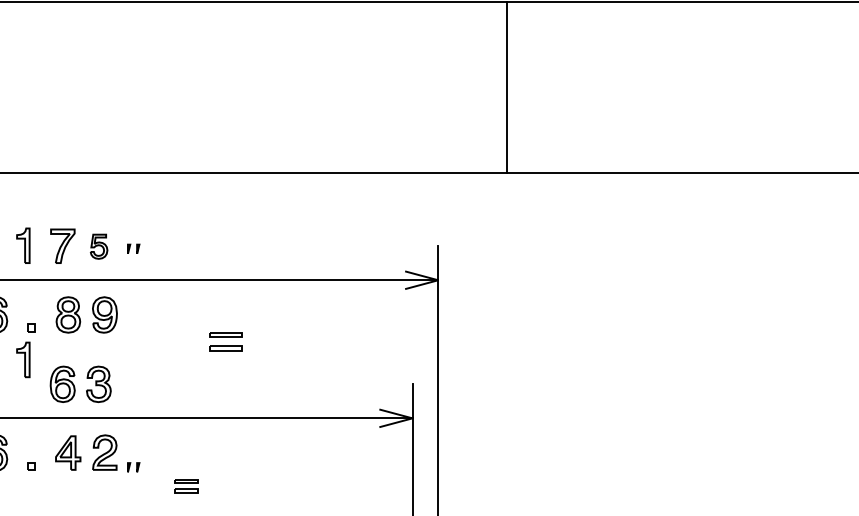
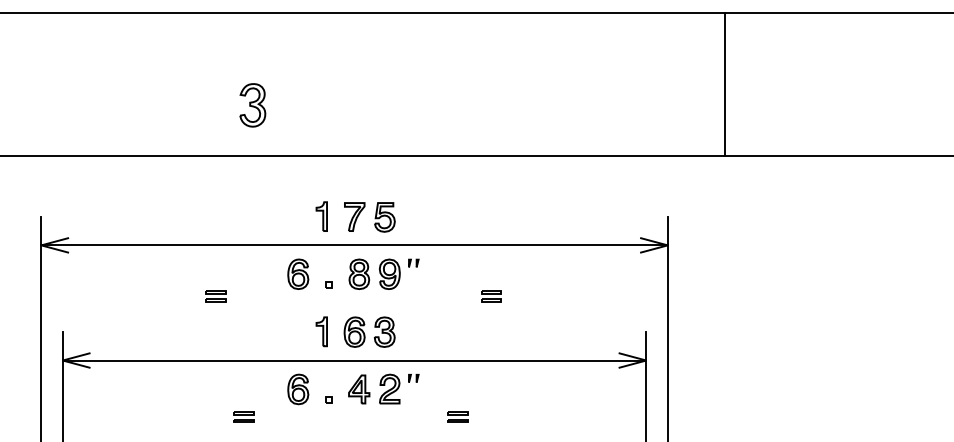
part: (98, 246) -> (384, 217), size x1.43
part: (133, 248) -> (413, 262), moved
part: (226, 341) -> (491, 296), size x0.71
part: (22, 359) -> (321, 331), moved
part: (133, 467) -> (413, 378), moved

